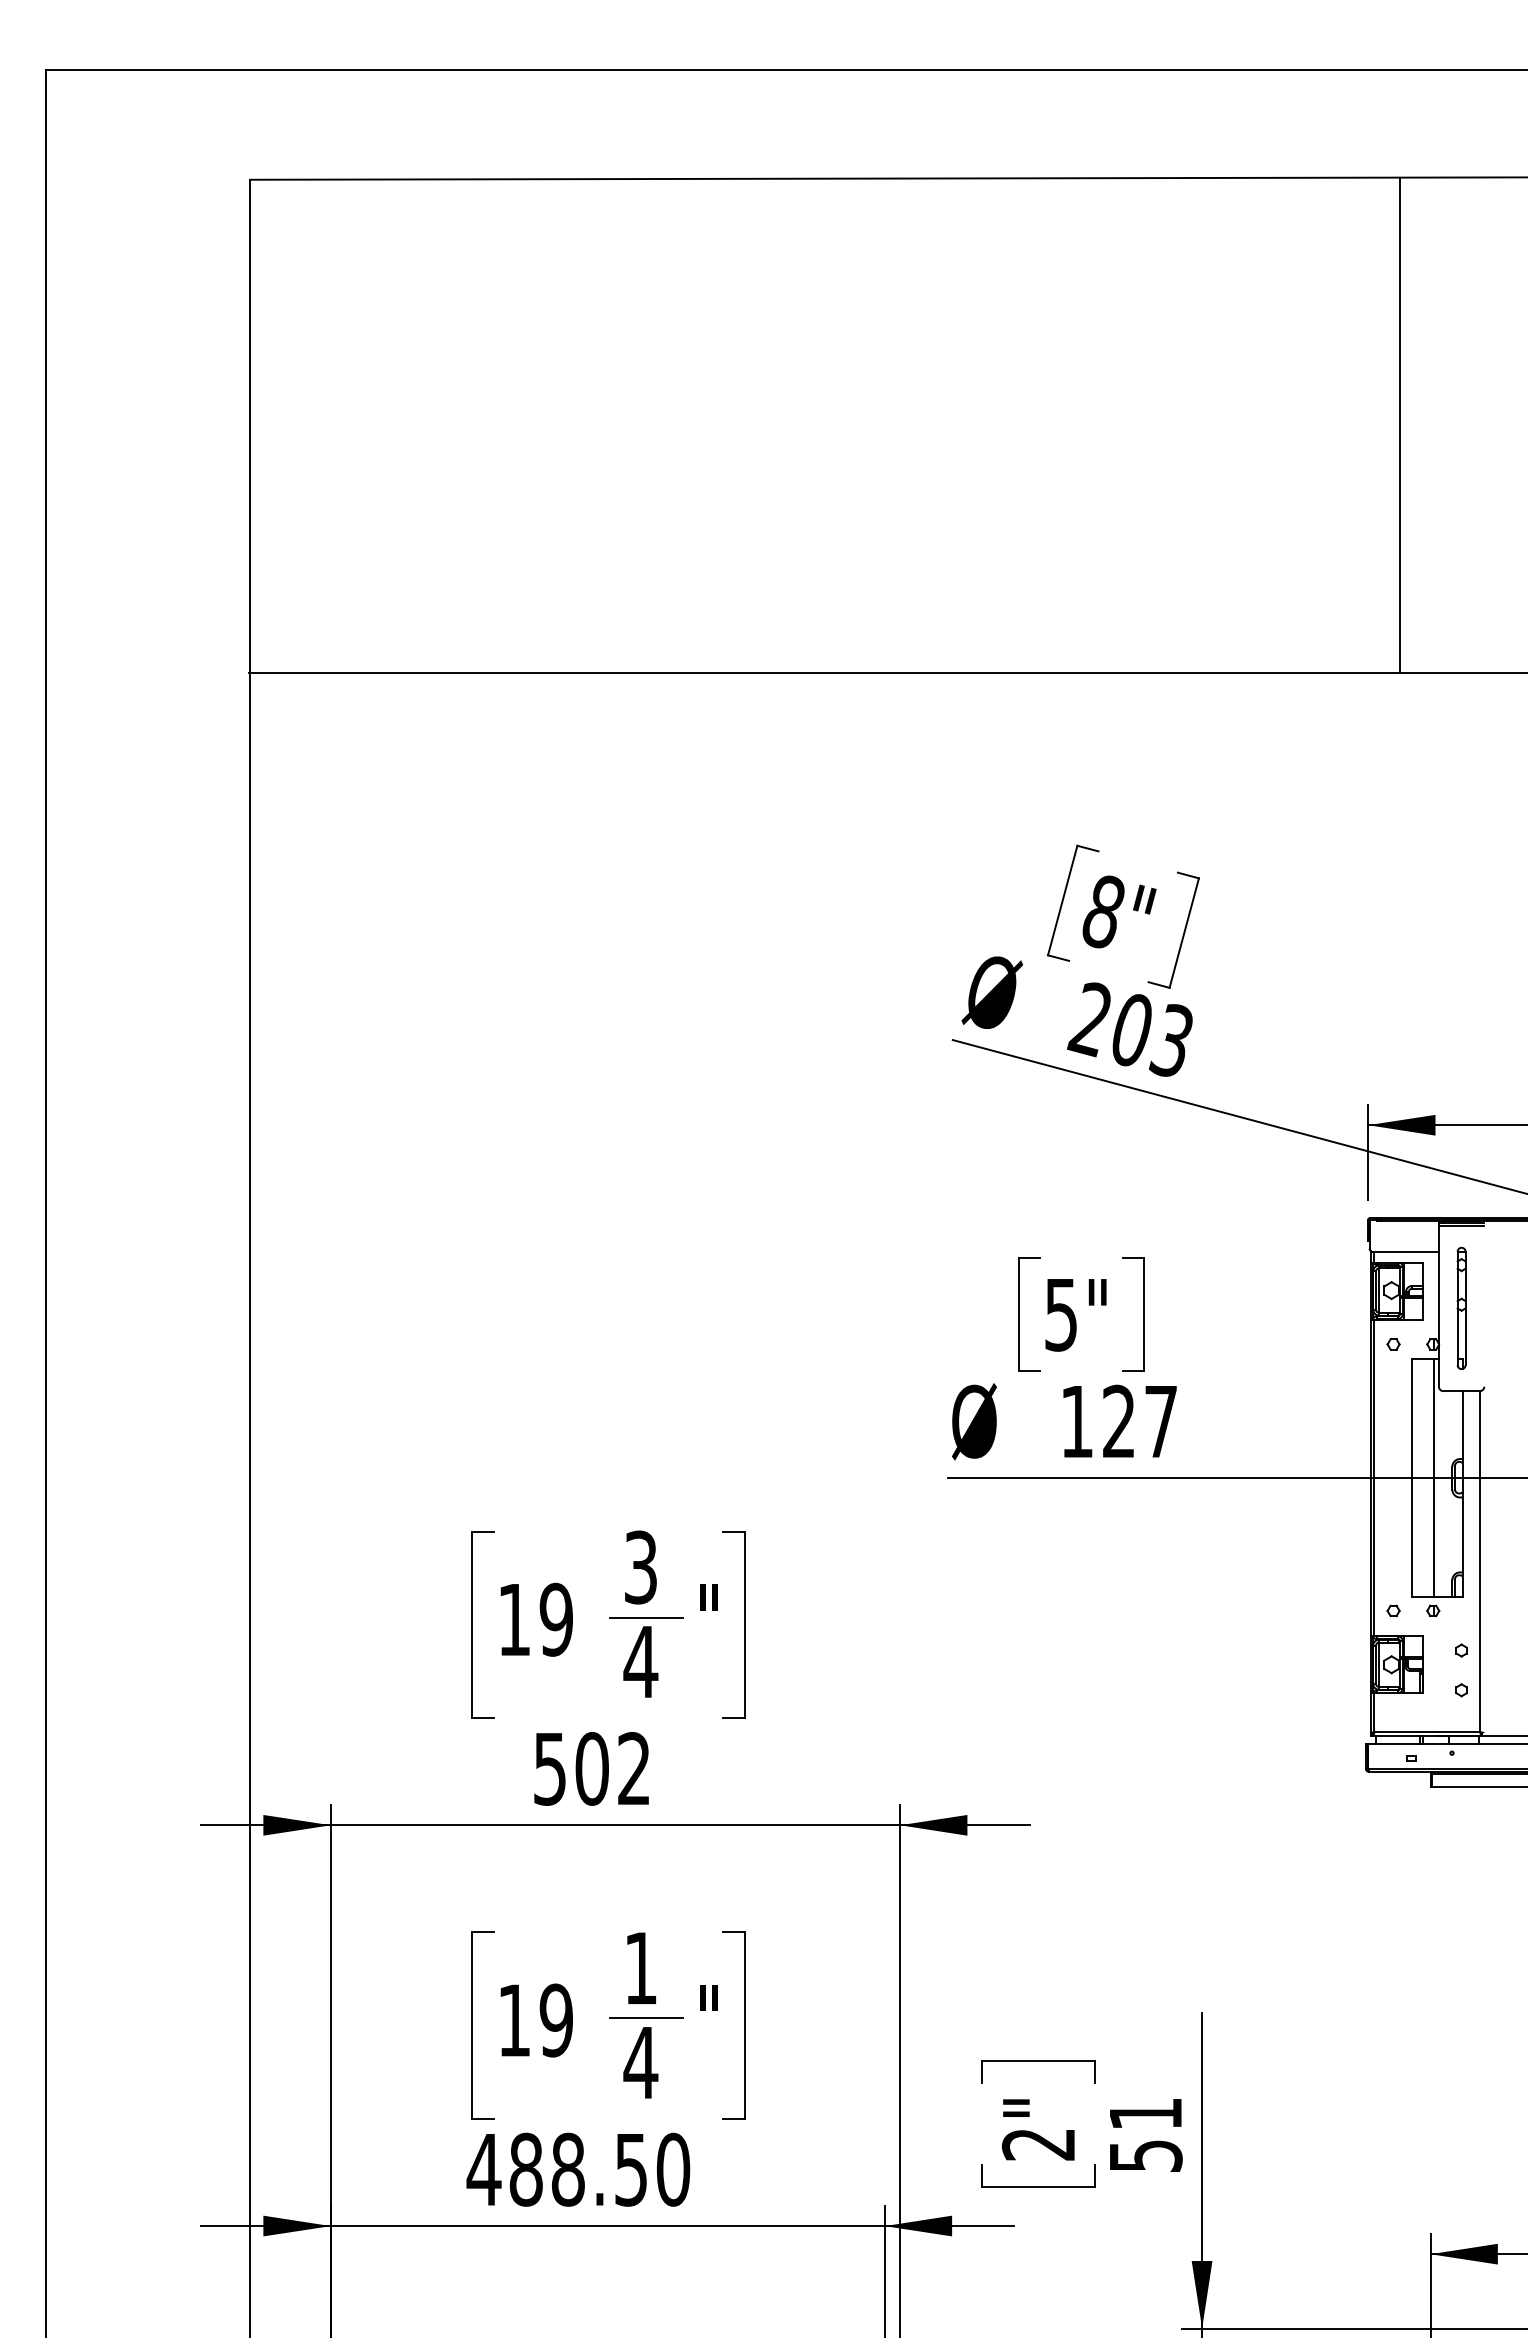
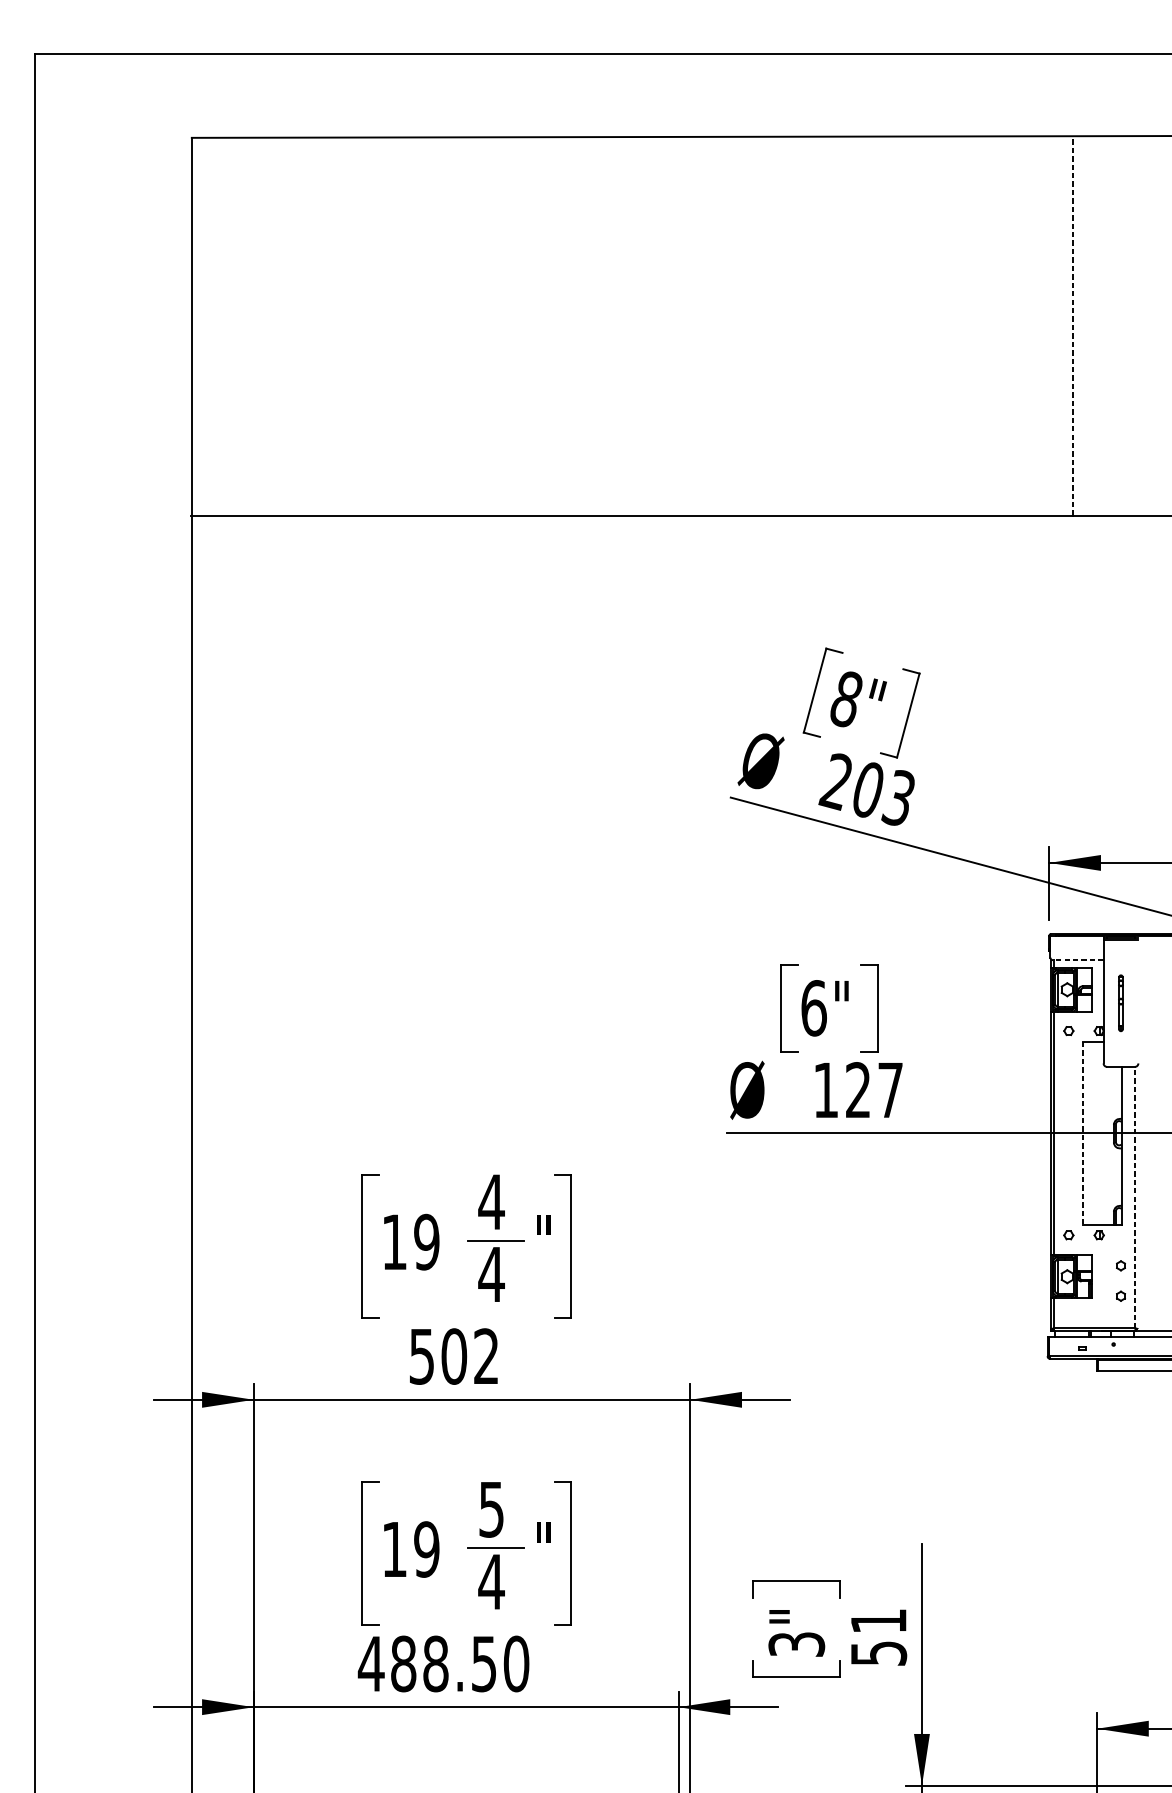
line: (1399, 424) -> (1073, 325), solid -> dashed
line: (1405, 1252) -> (1077, 960), solid -> dashed
part: (1461, 1307) -> (1120, 1002), size x0.6
text: (1061, 1314) -> (814, 1008), 5" -> 6"
line: (1434, 1477) -> (1100, 1133), removed
line: (1411, 1478) -> (1082, 1133), solid -> dashed
line: (1480, 1561) -> (1135, 1197), solid -> dashed
text: (640, 1567) -> (491, 1202), 3 -> 4
text: (640, 1968) -> (491, 1509), 1 -> 5
text: (1038, 2144) -> (796, 1644), 2" -> 3"

